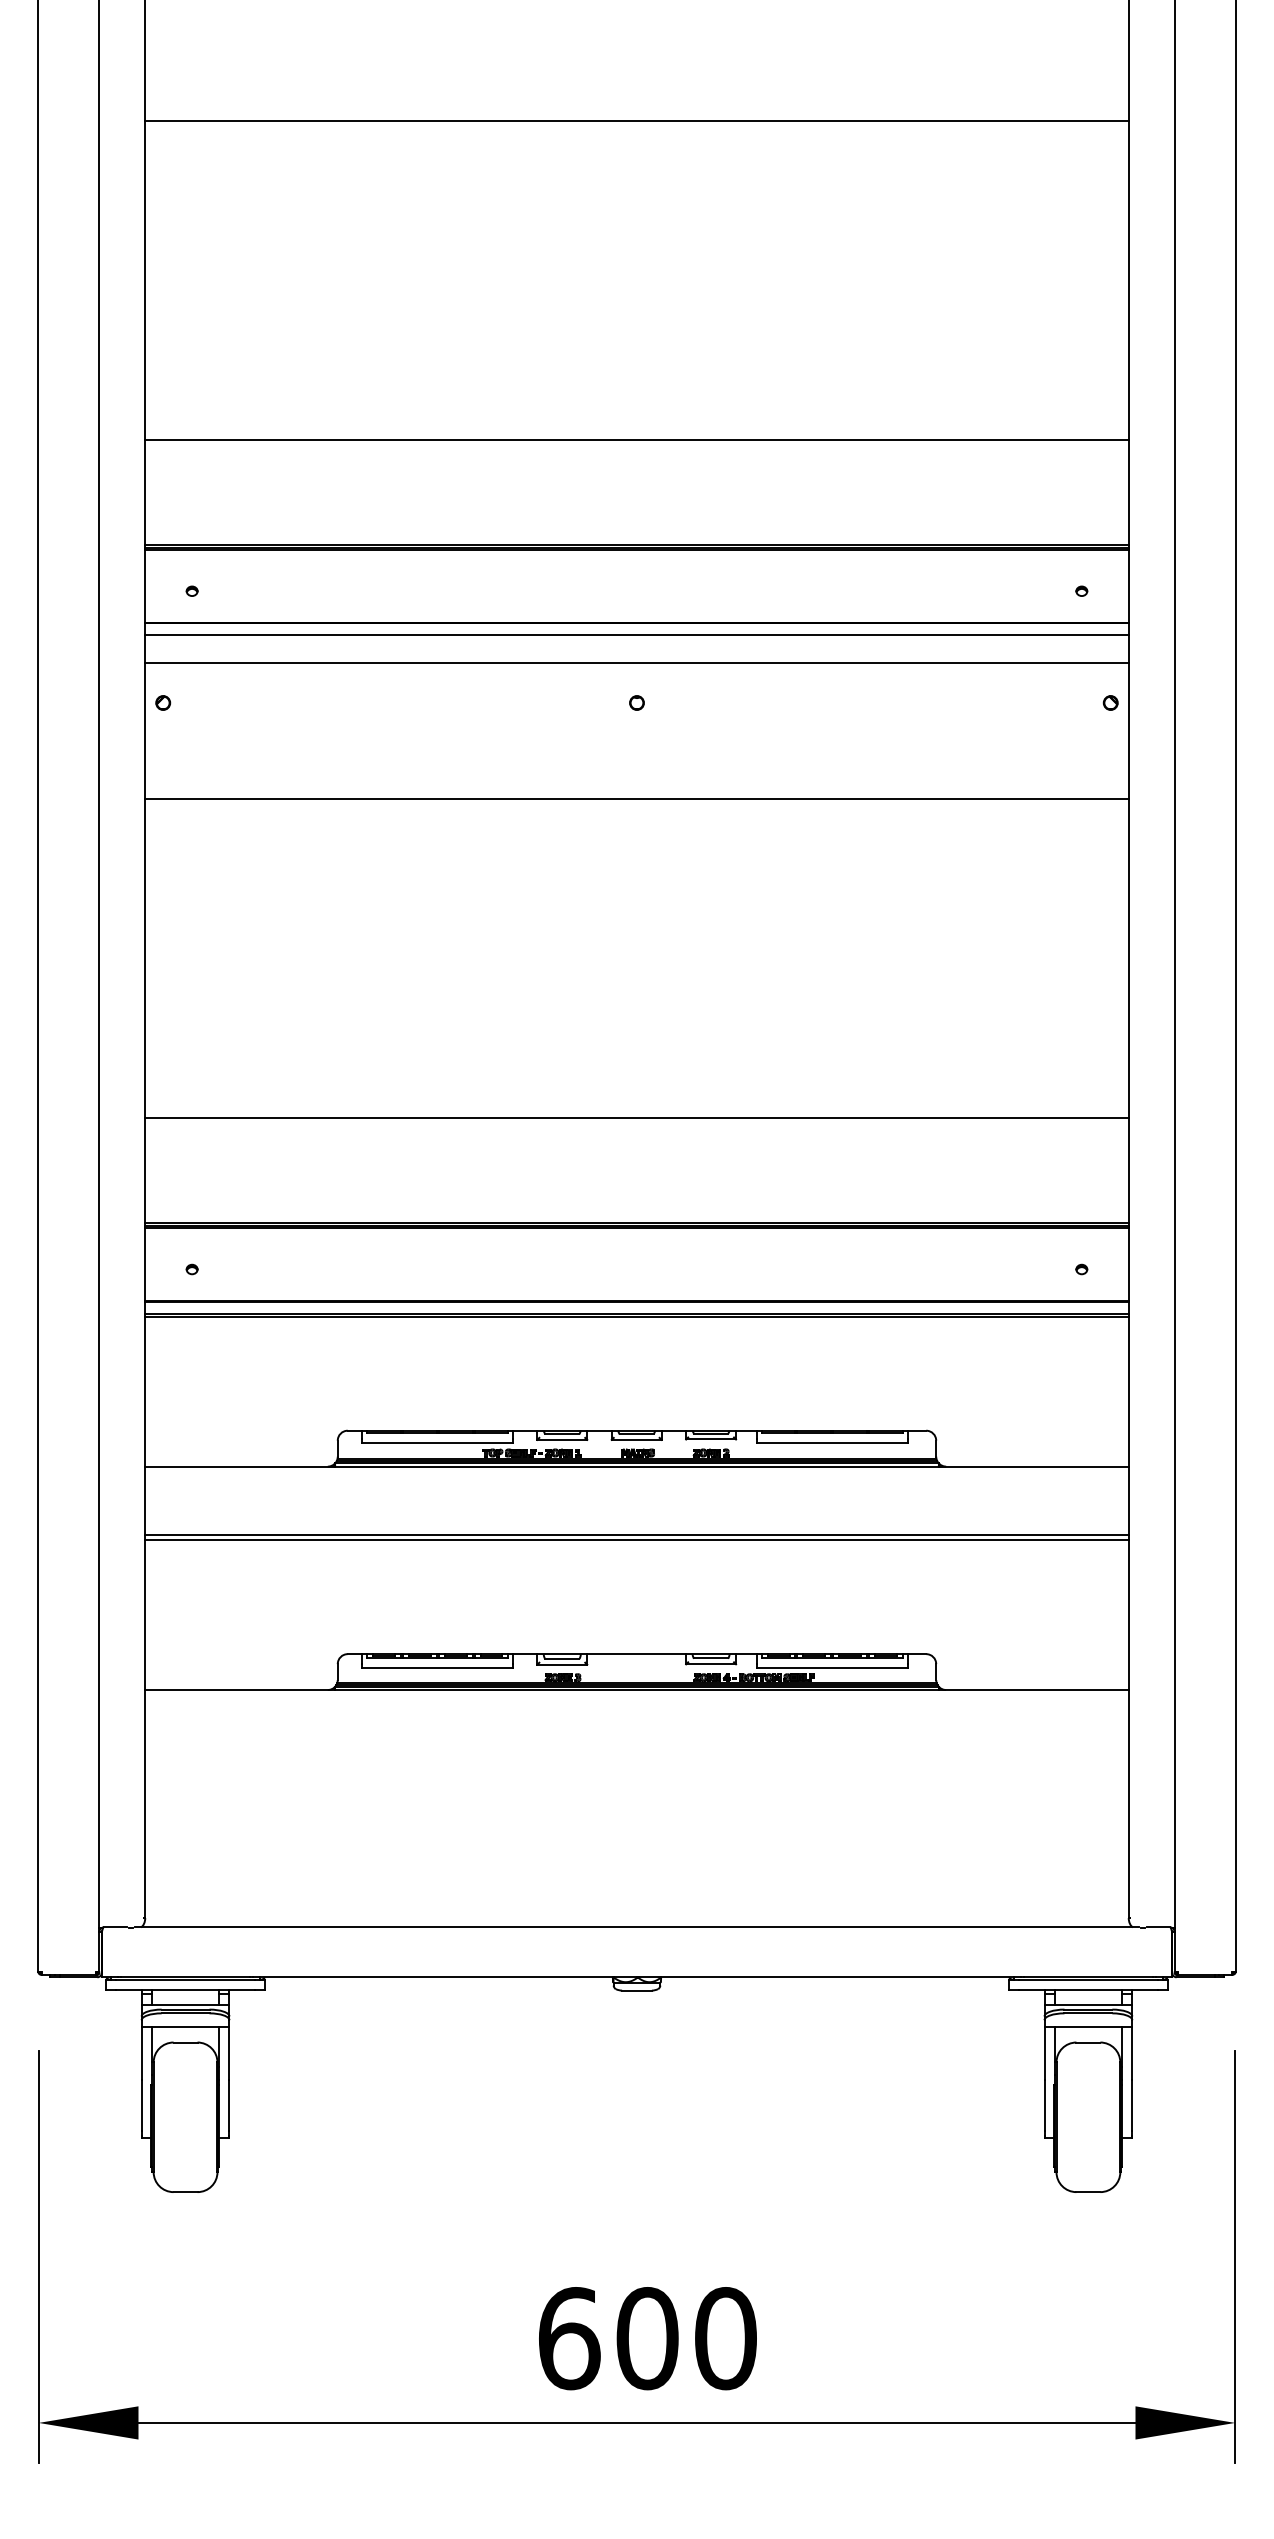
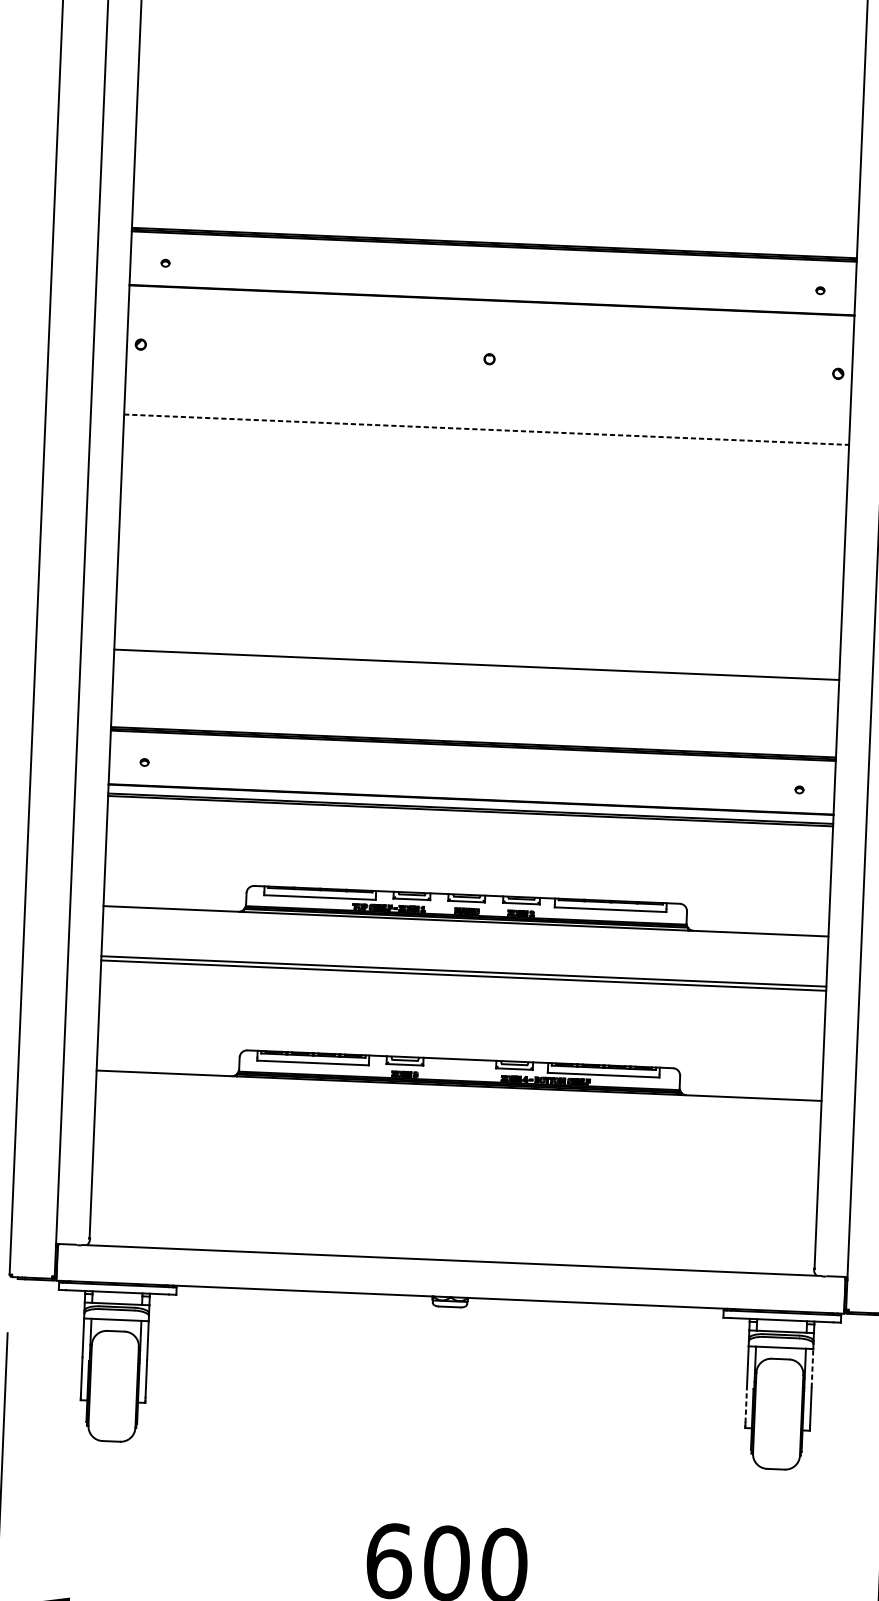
line: (636, 439) -> (497, 165), removed
line: (636, 635) -> (491, 309), removed
line: (636, 663) -> (490, 330), removed
line: (637, 798) -> (486, 429), solid -> dashed
line: (1132, 2052) -> (812, 1367), solid -> dashed
line: (1044, 2105) -> (746, 1404), solid -> dashed

